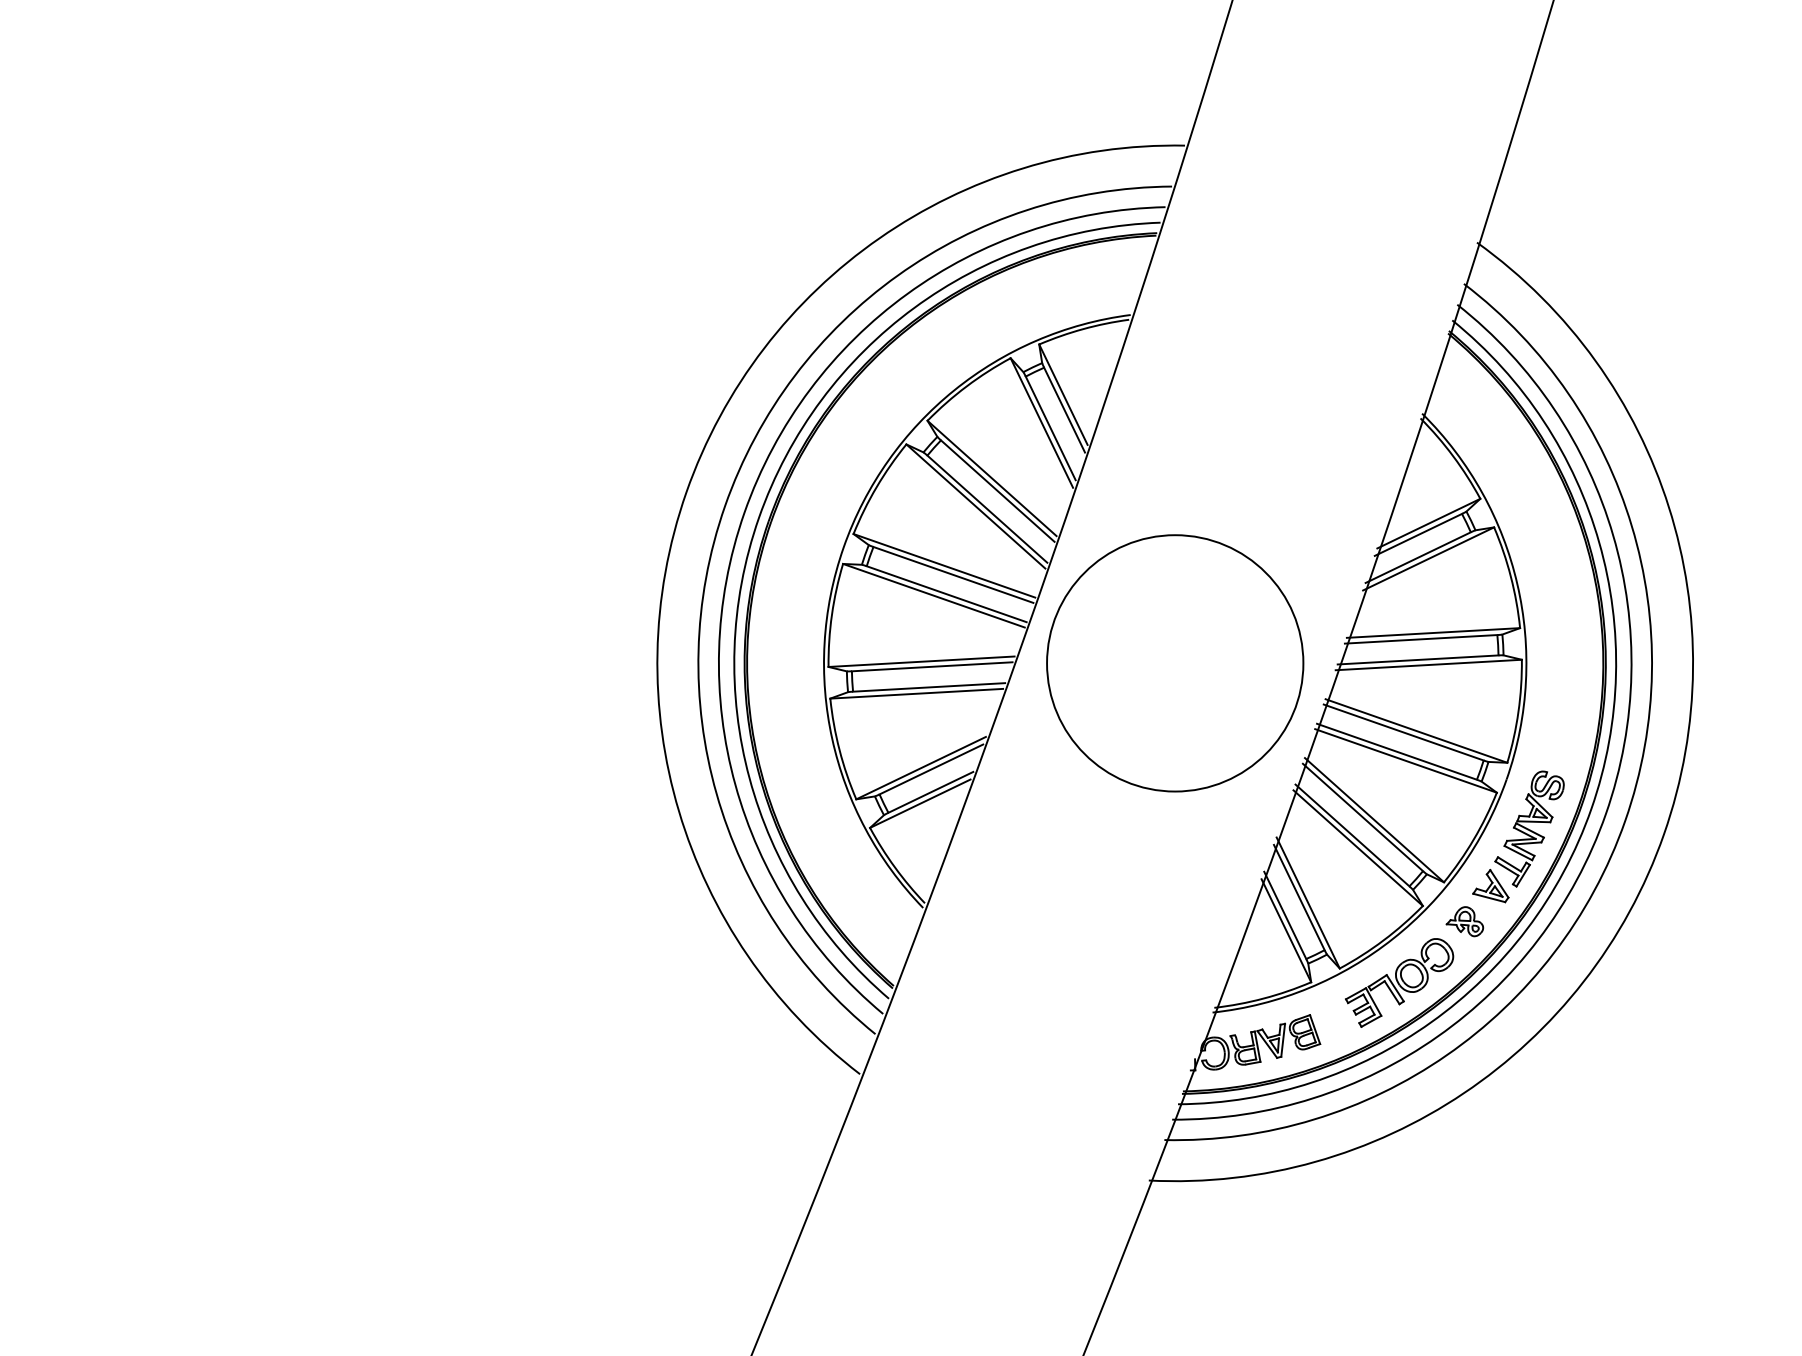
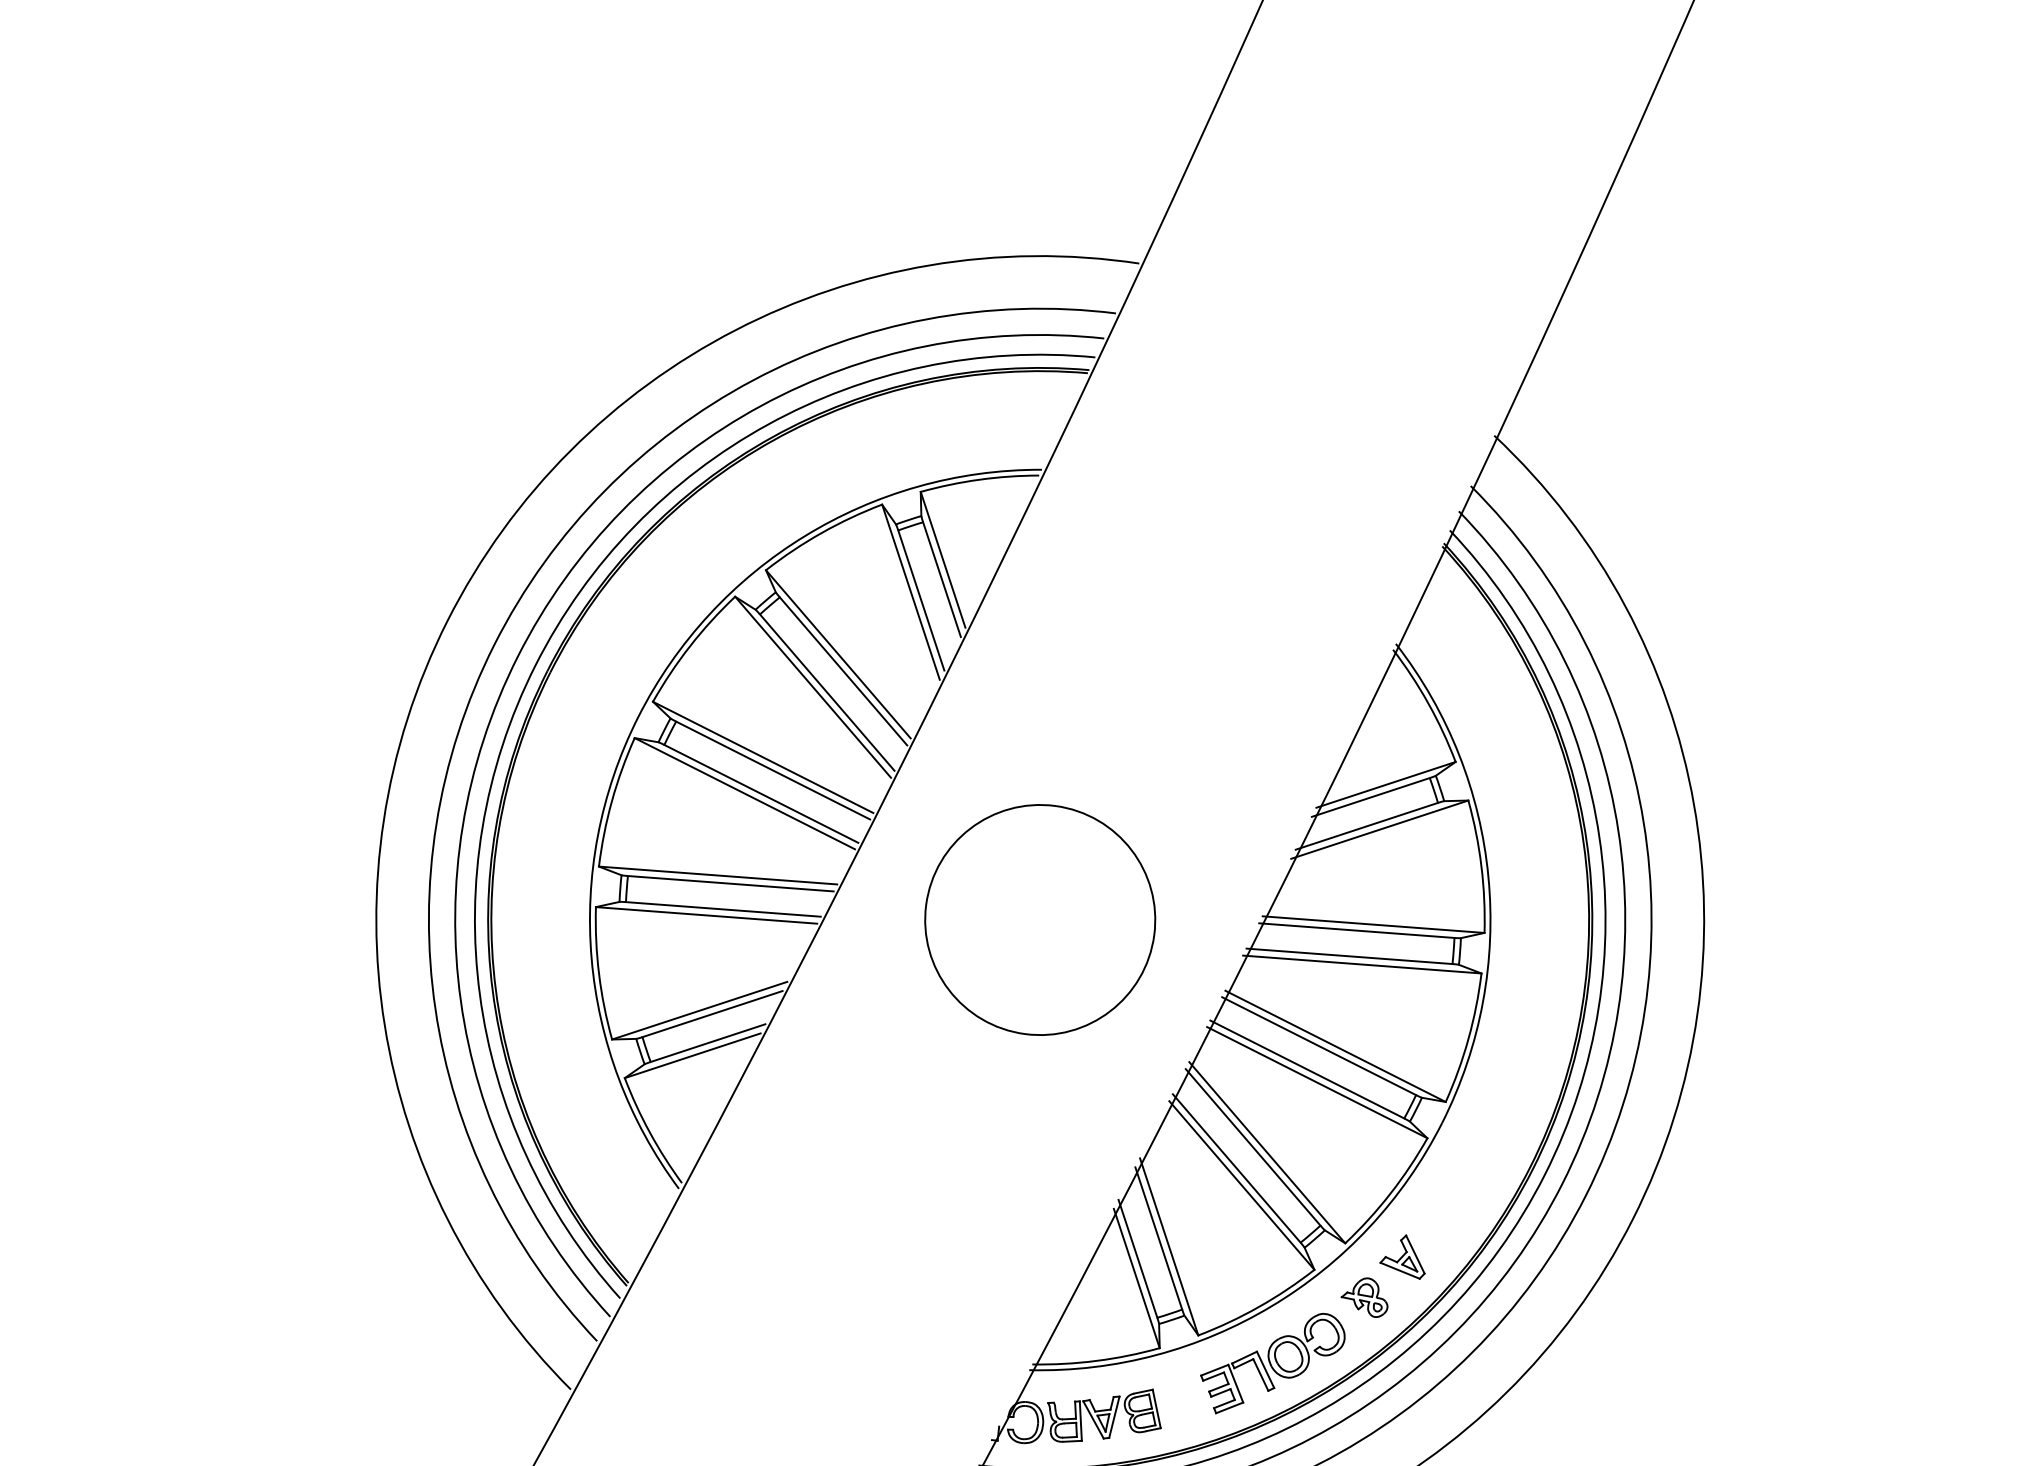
circle: (1175, 663) -> (1040, 920), size x0.7
part: (1529, 828) -> (1462, 1189), removed

